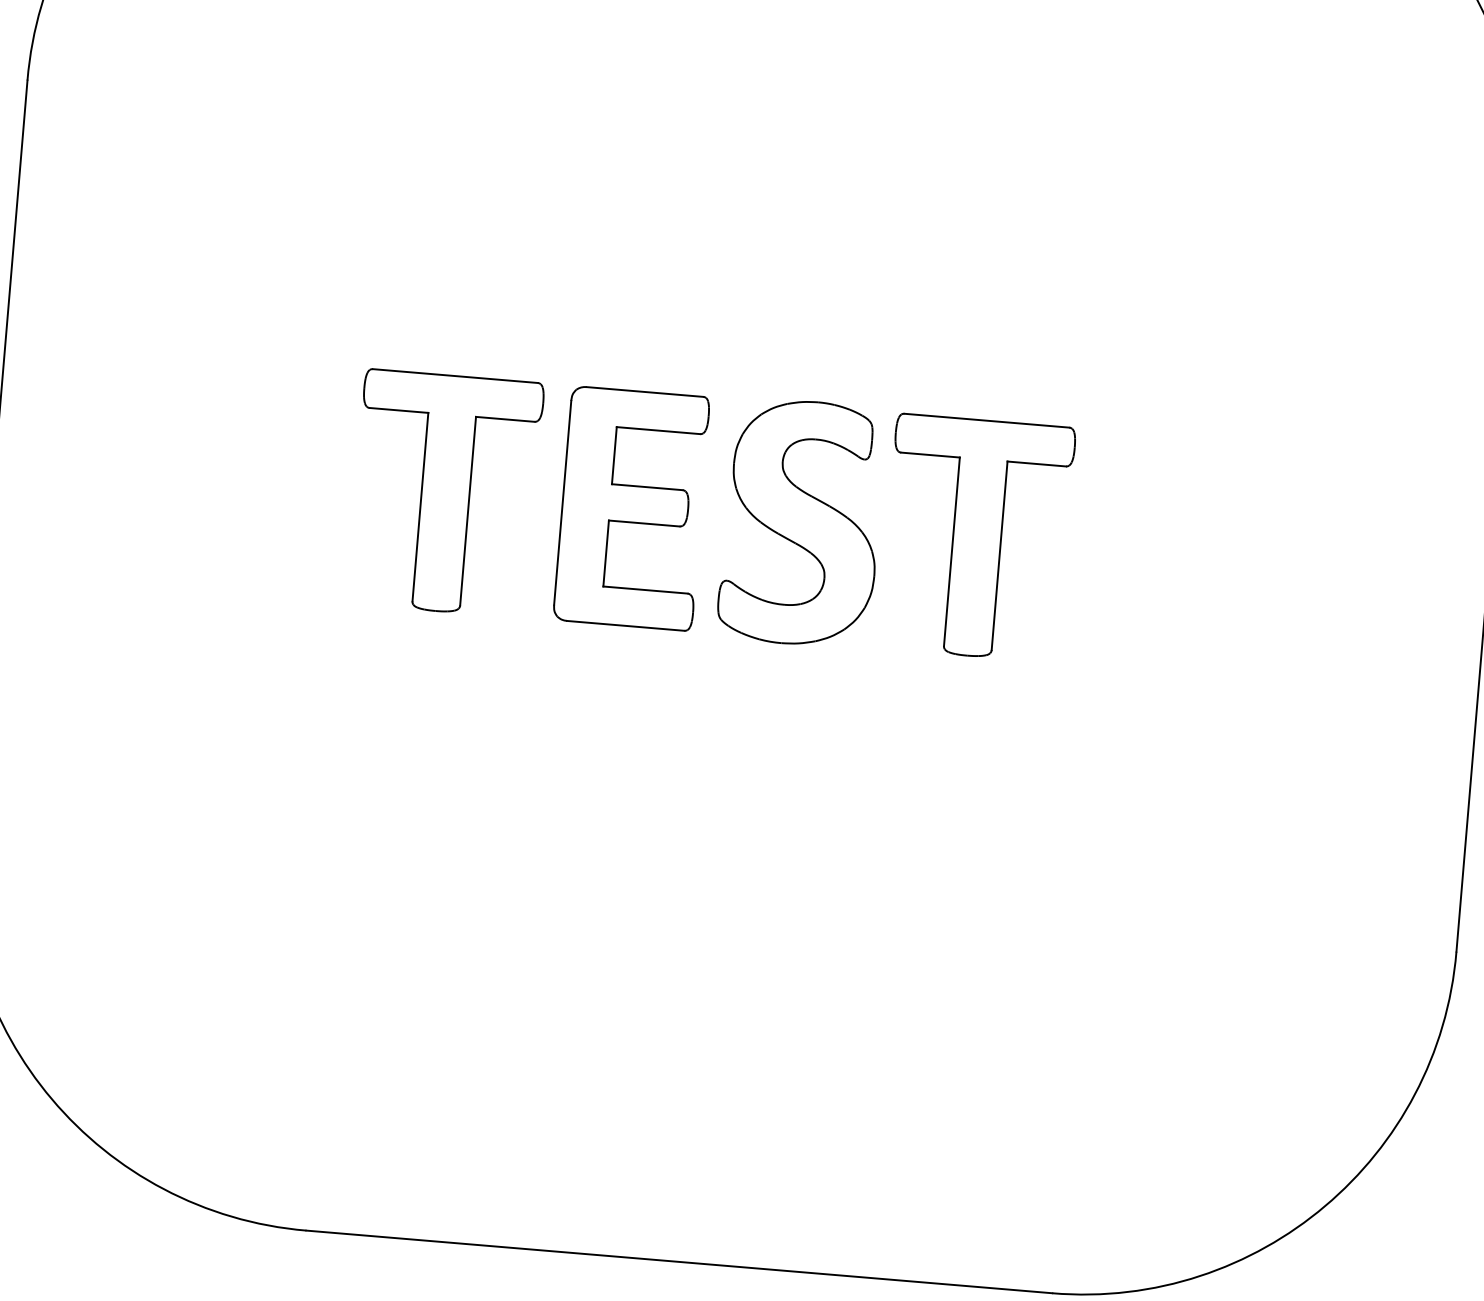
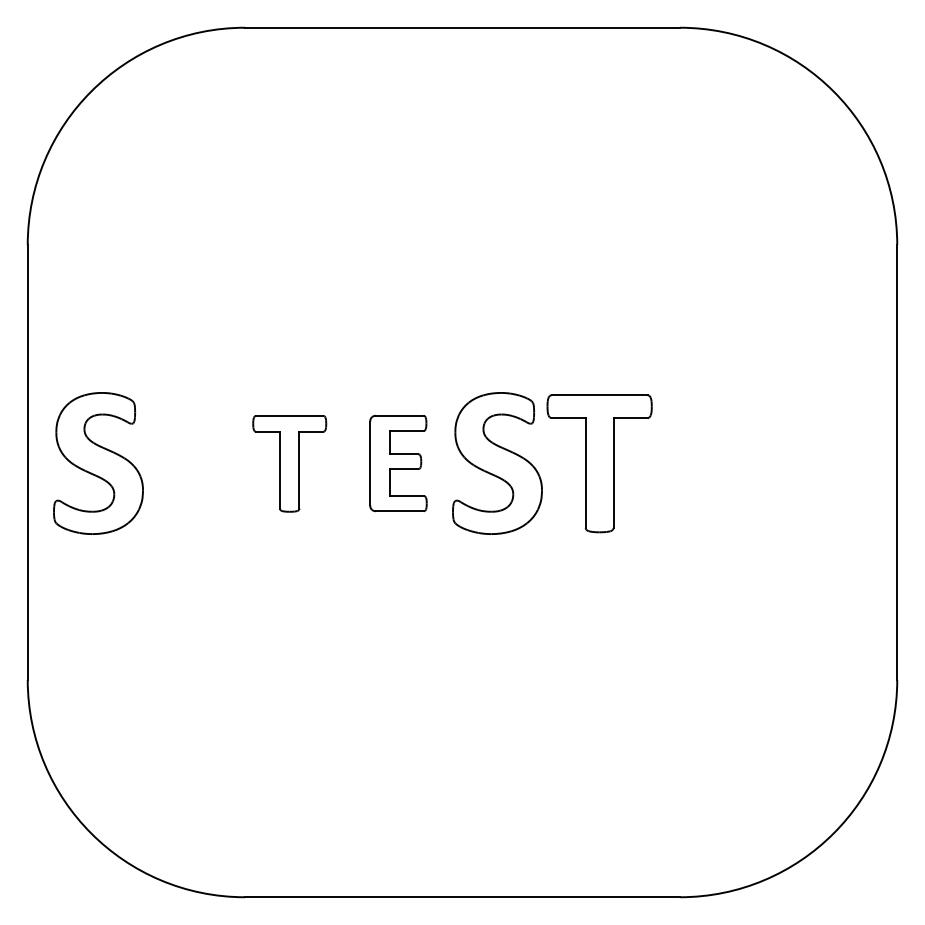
part: (117, 465) -> (98, 463), added
part: (445, 492) -> (289, 463), size x0.7
part: (632, 508) -> (398, 463), size x0.7

